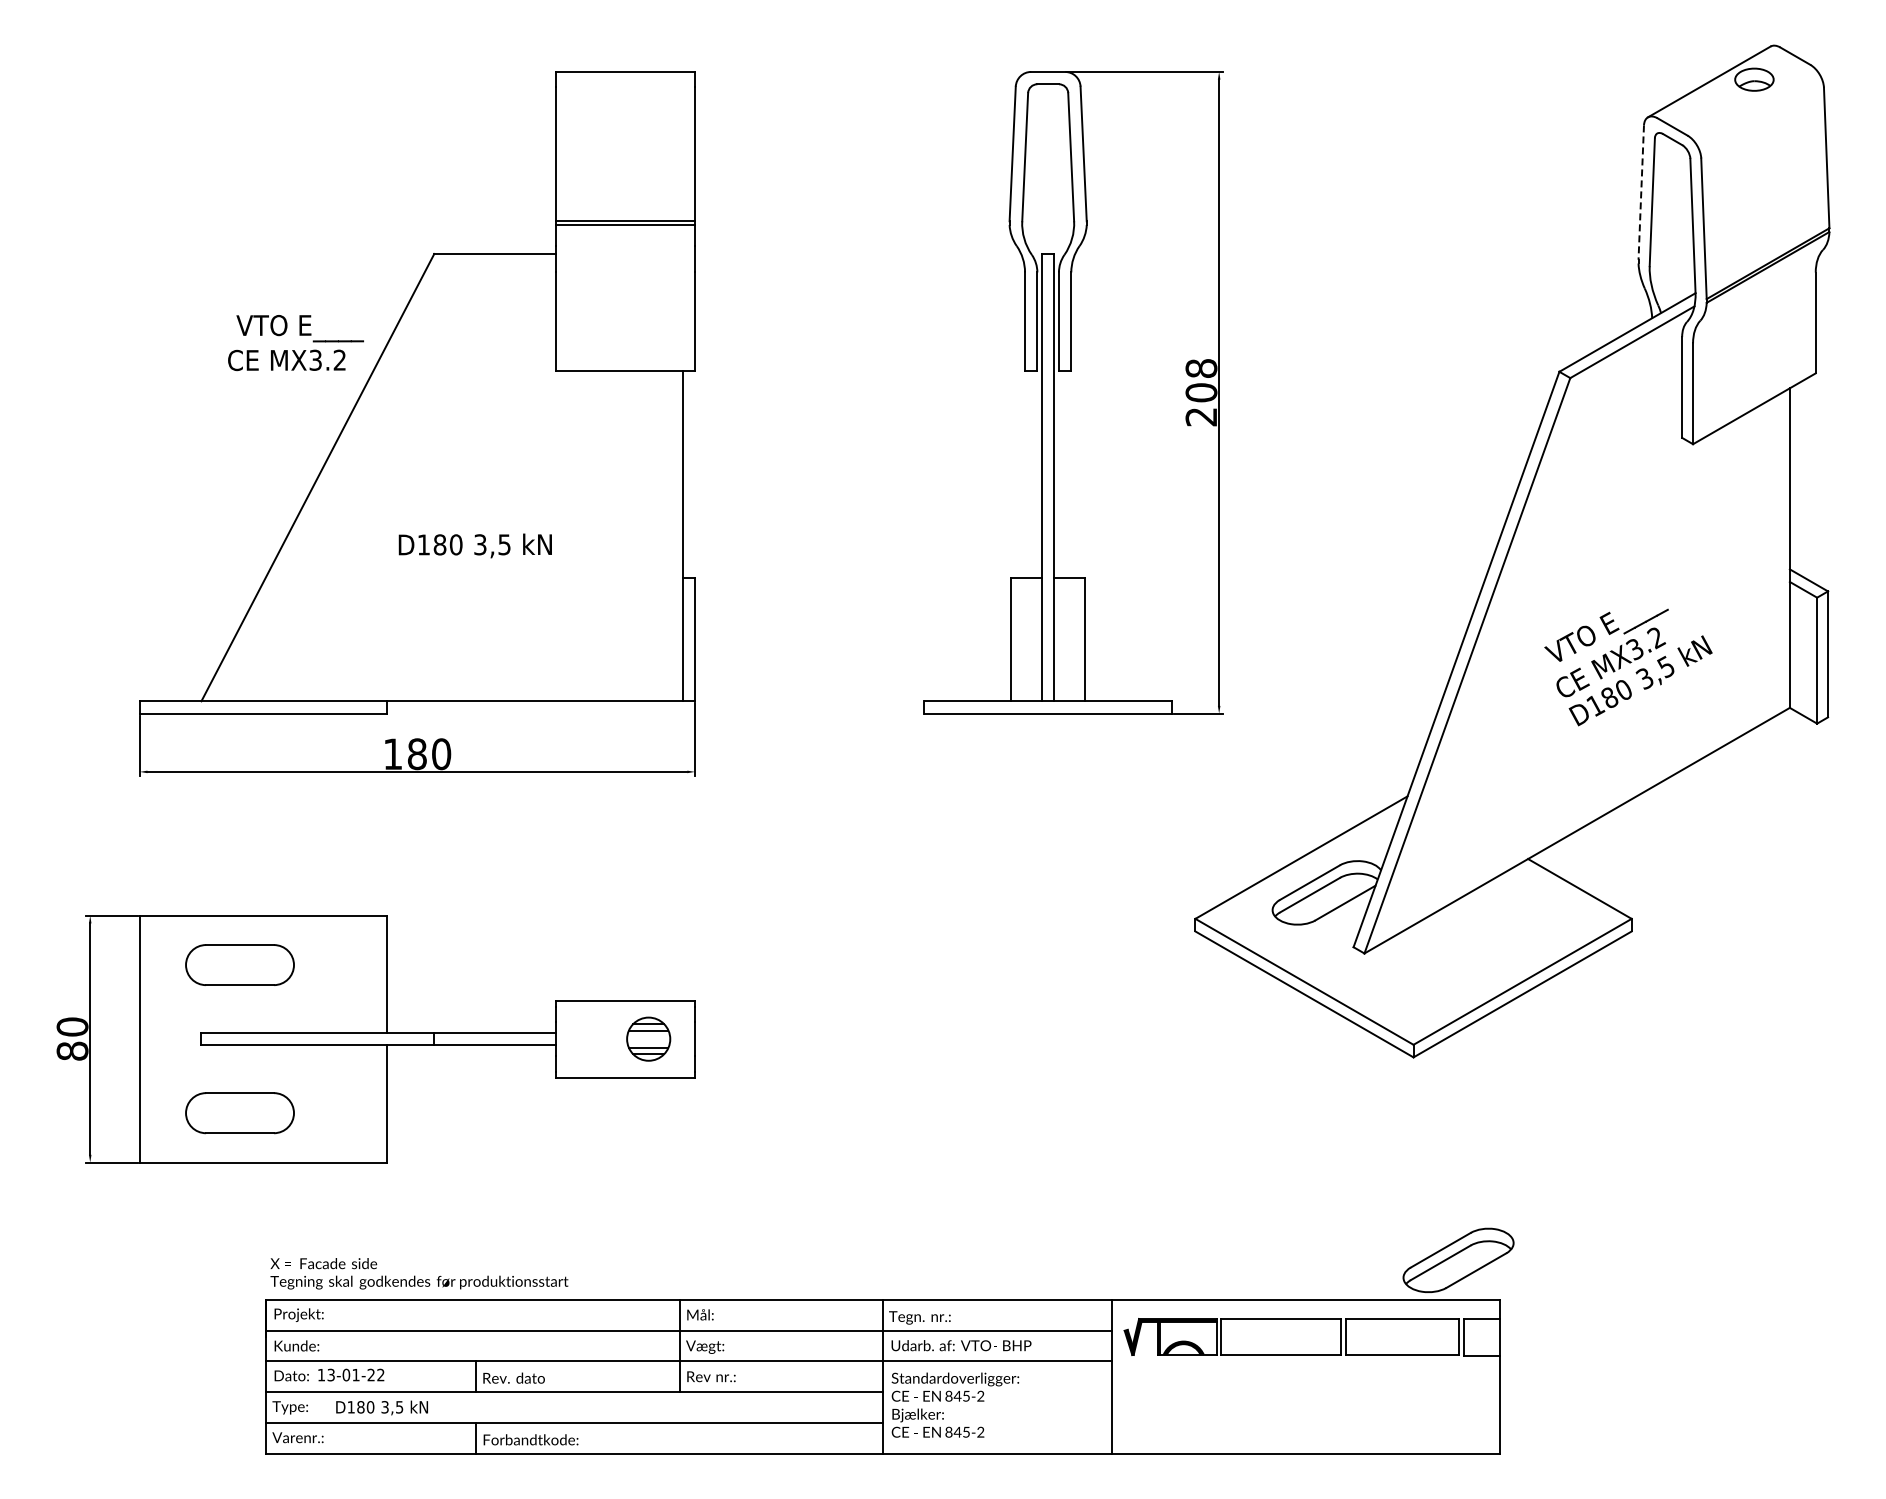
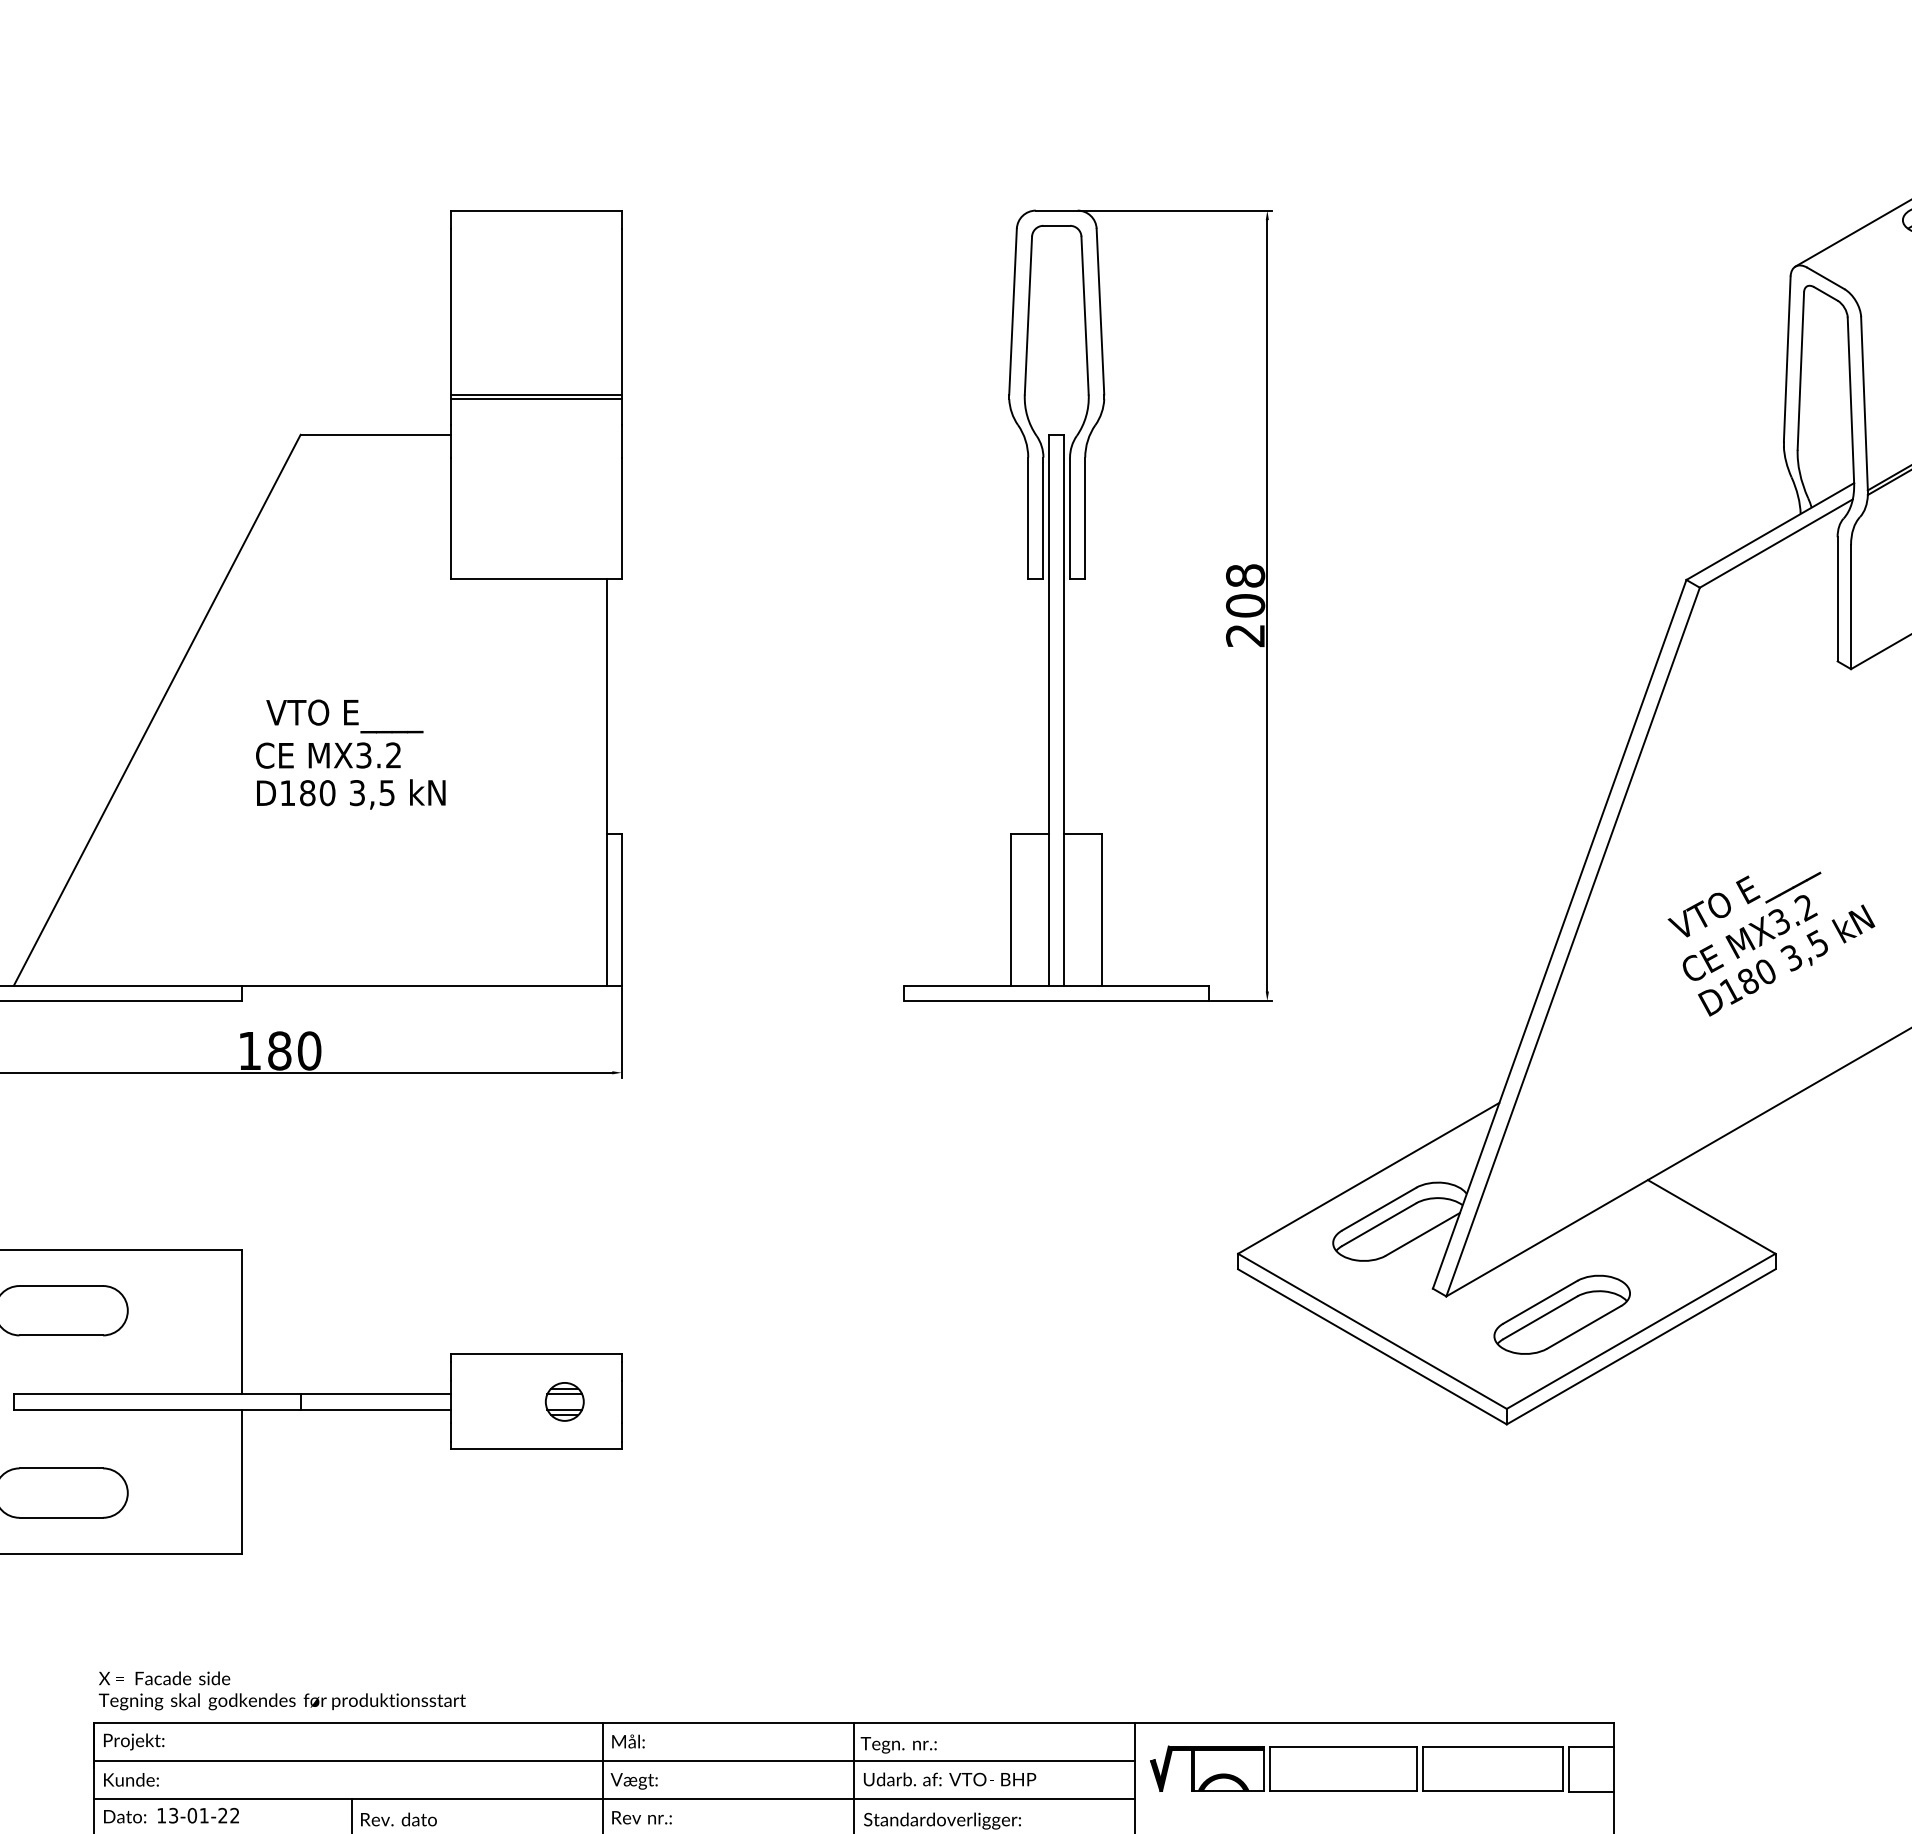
line: (1641, 193) -> (1787, 360), dashed -> solid
text: (295, 343) -> (339, 734), moved
part: (648, 1038) -> (564, 1401), size x0.71
part: (1458, 1259) -> (1562, 1313), moved

